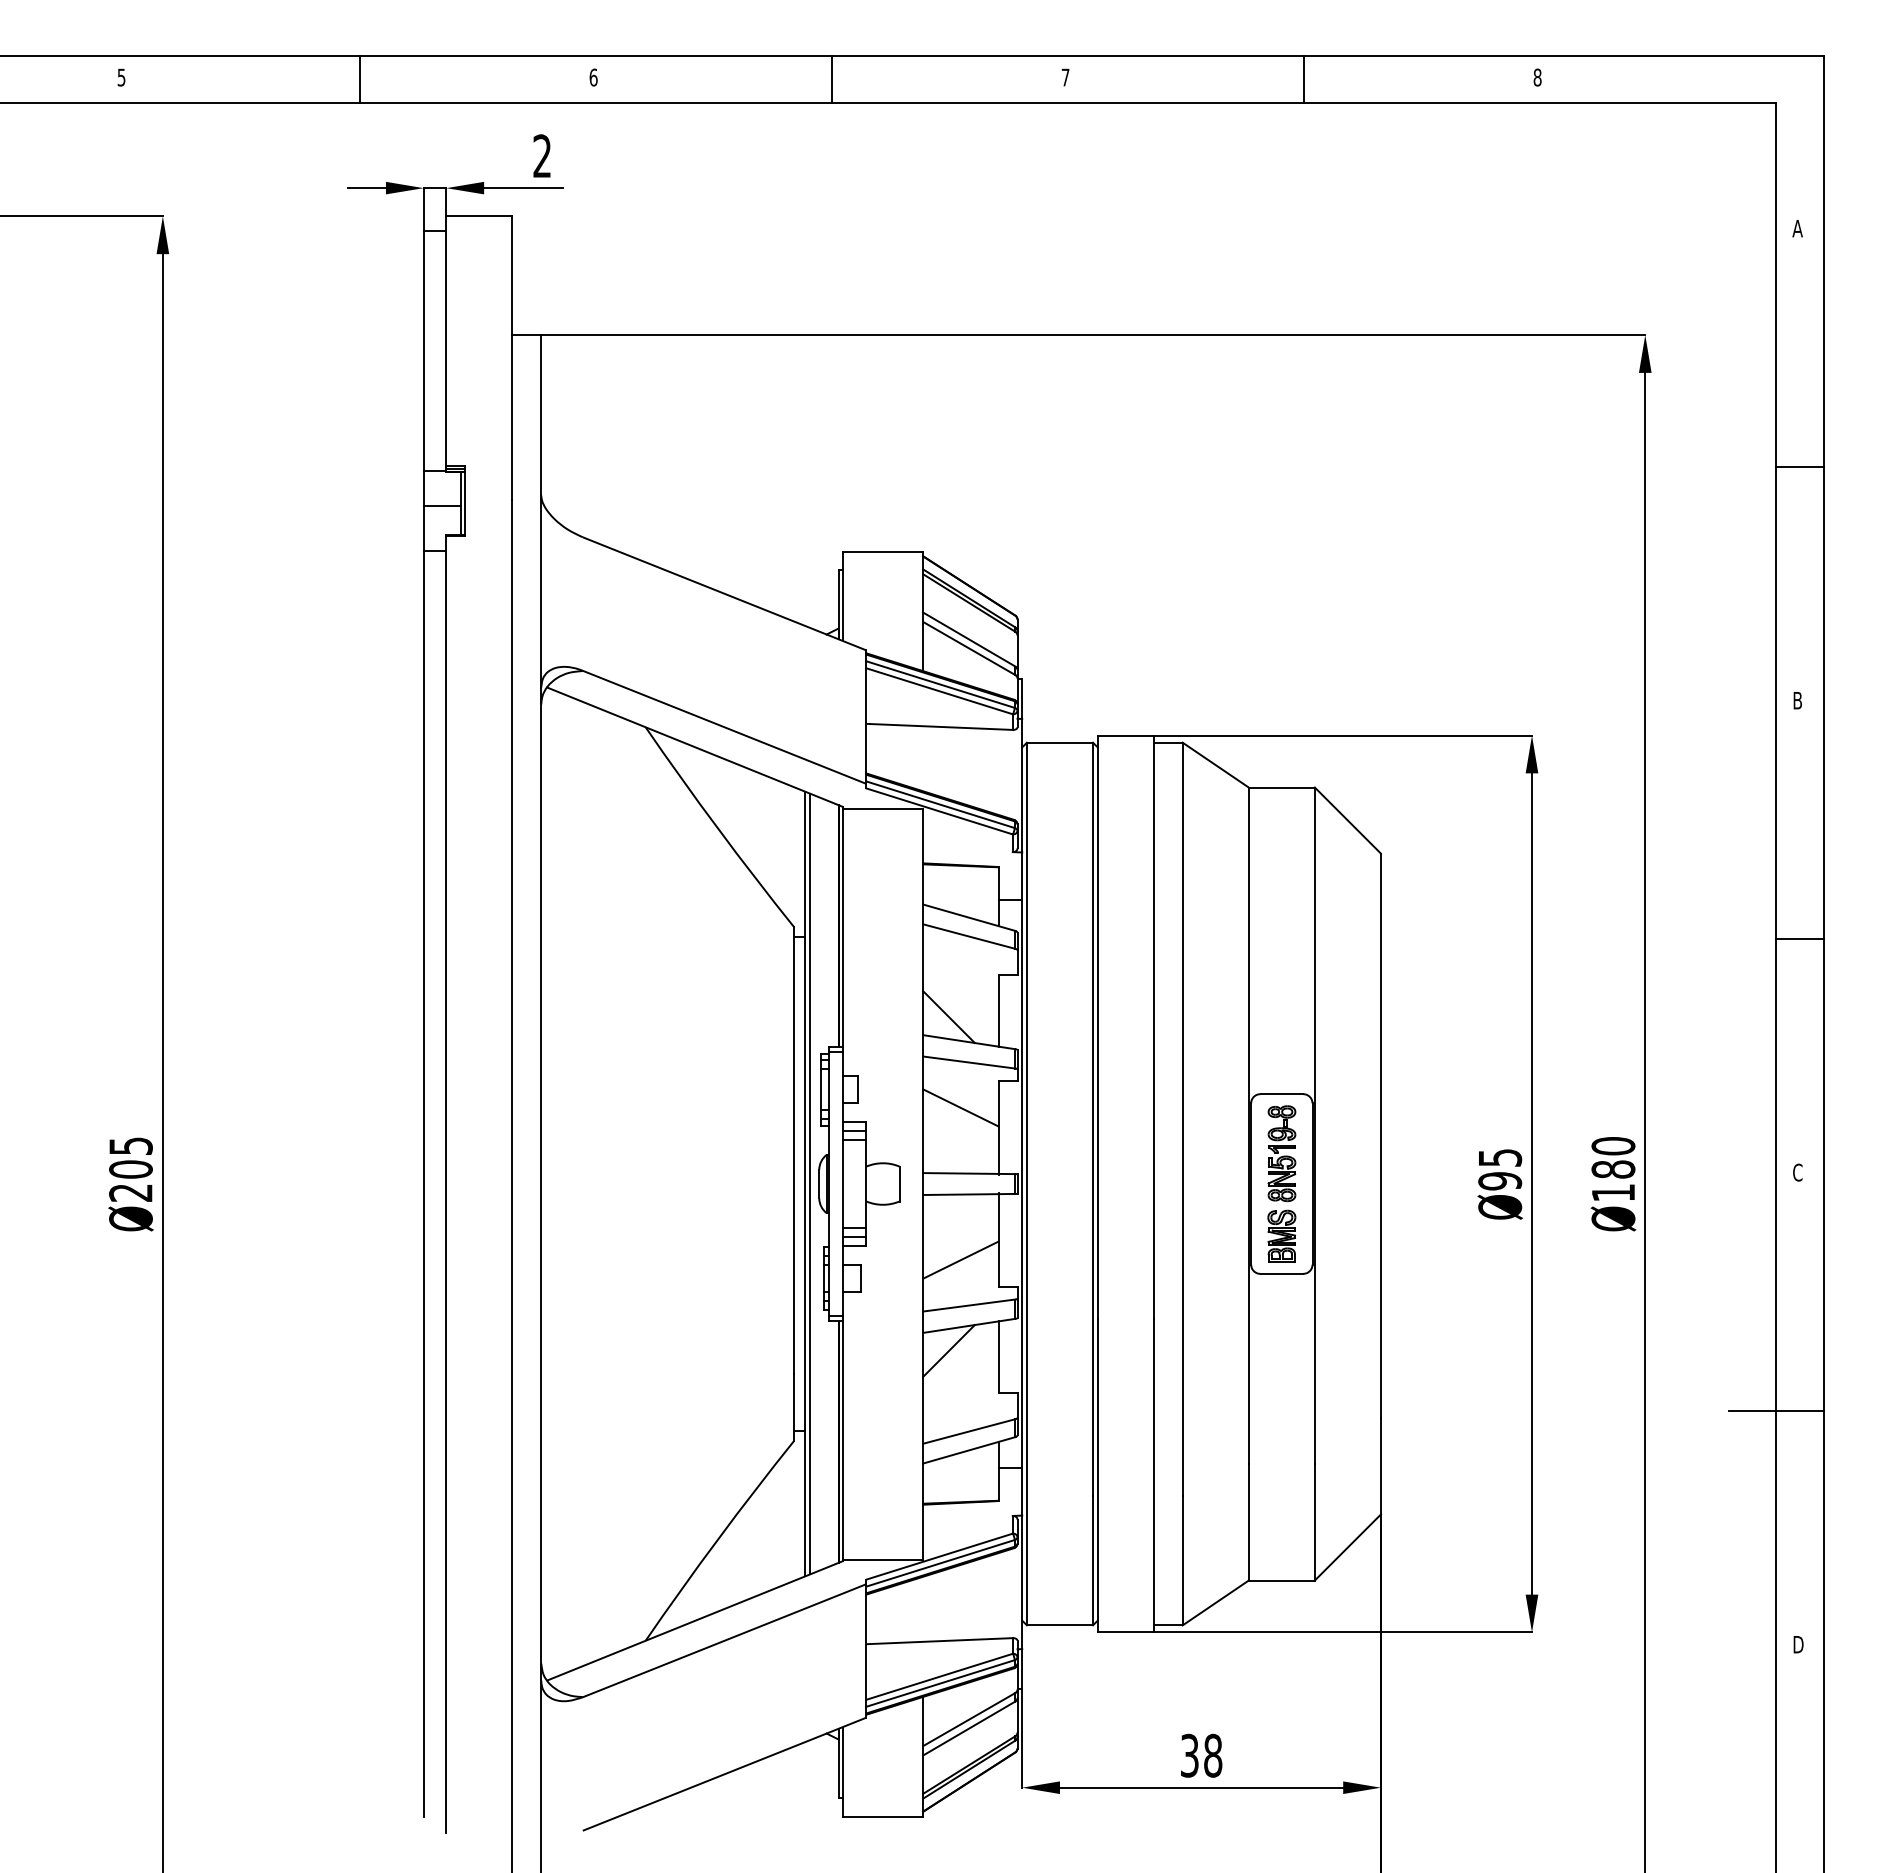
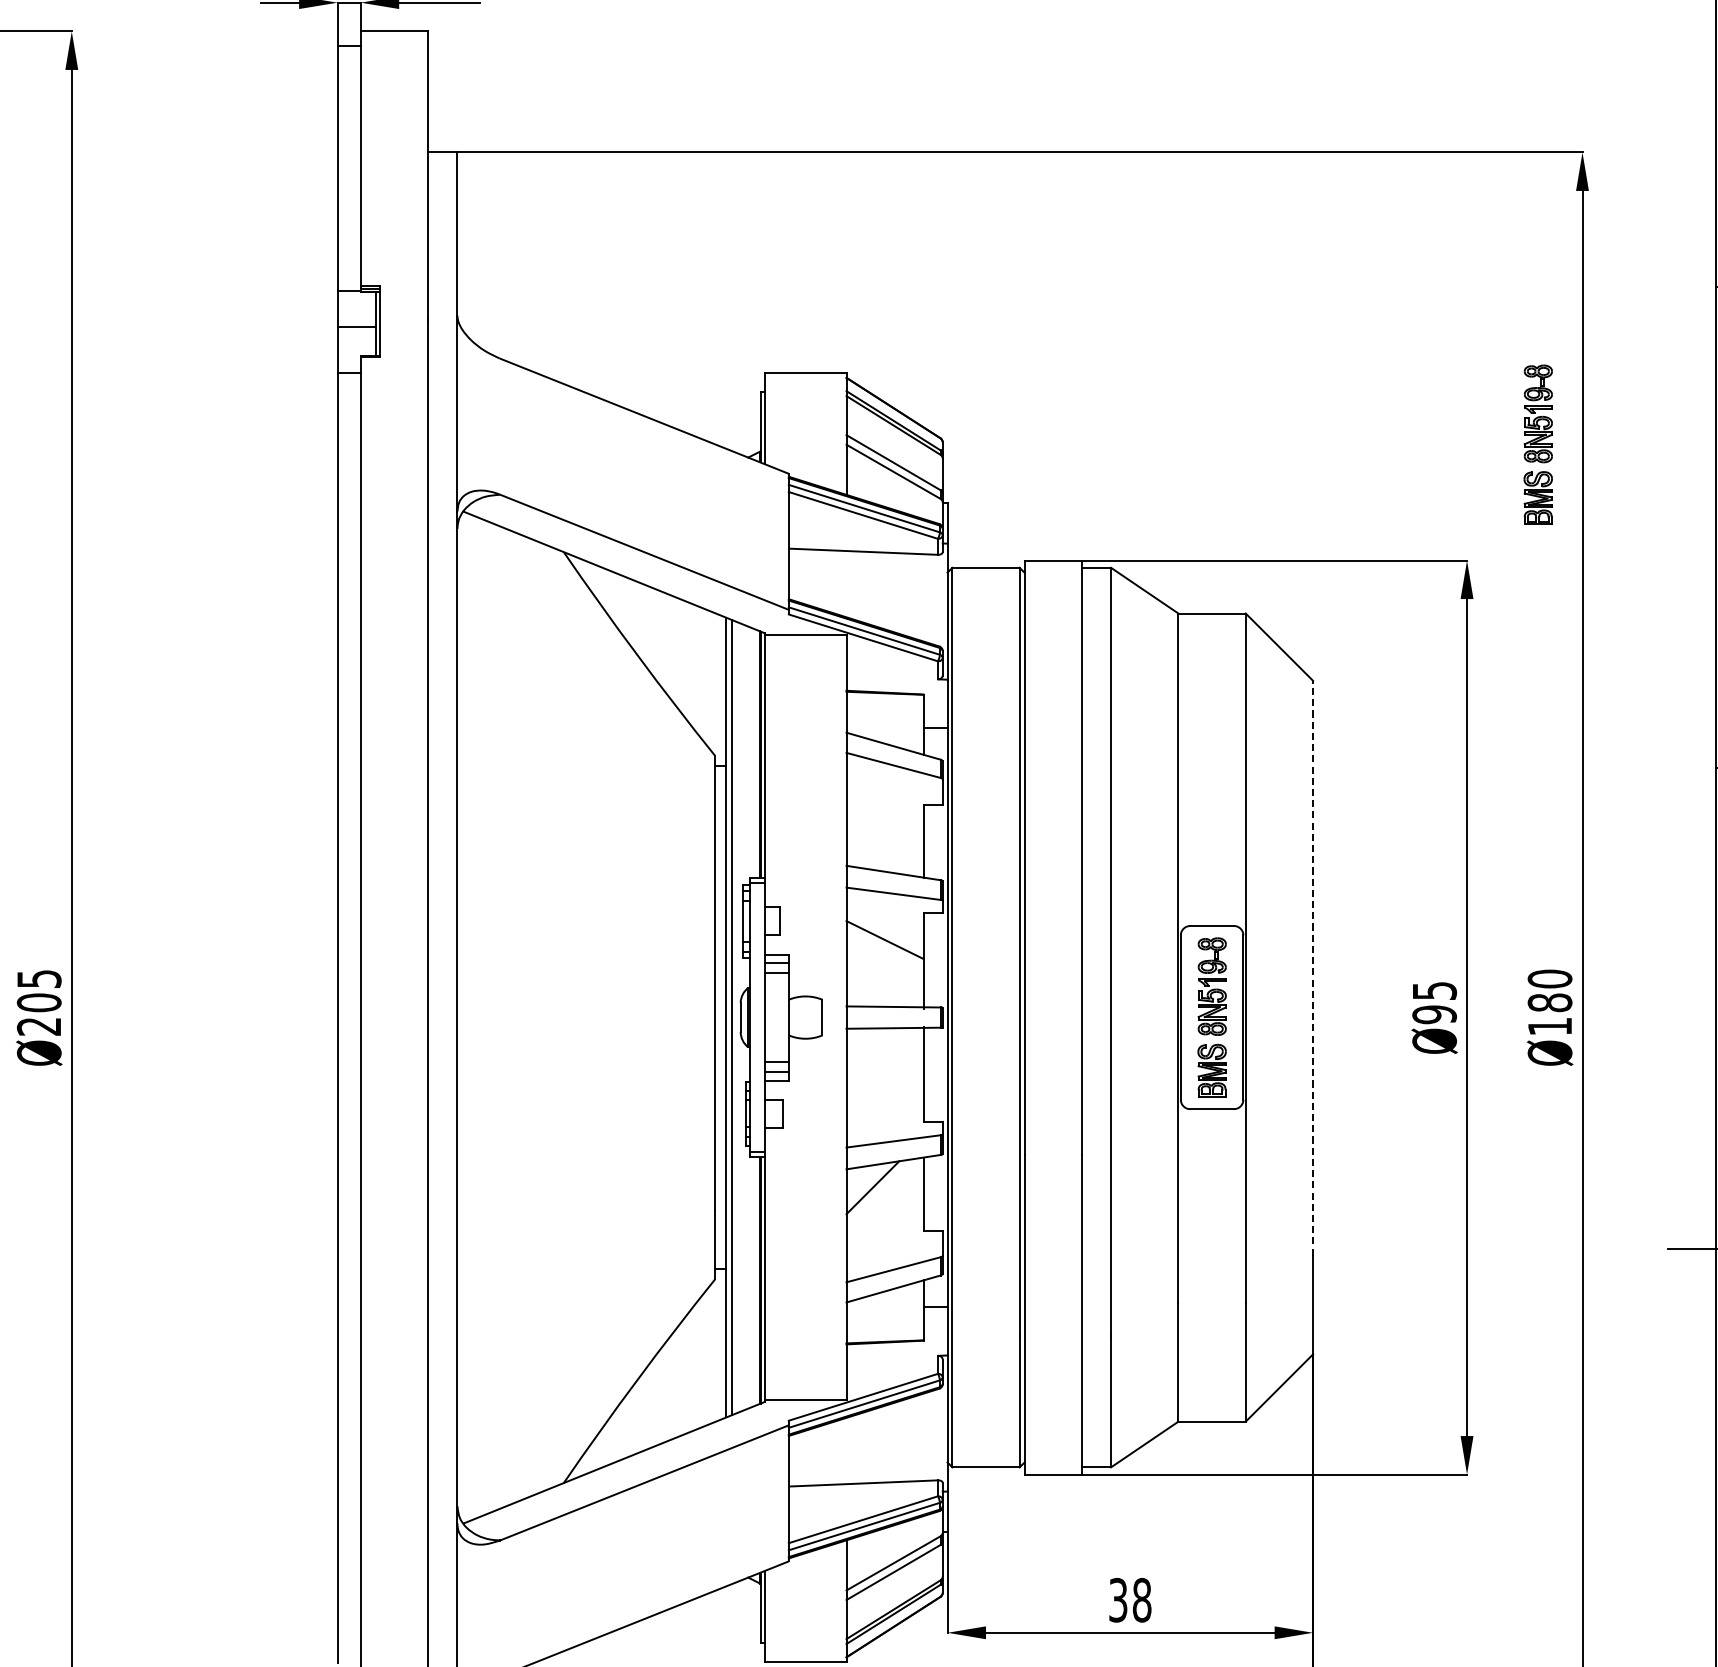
part: (1601, 621) -> (1537, 444), added
line: (948, 1017) -> (872, 847), removed
line: (1380, 1135) -> (1312, 968), solid -> dashed
line: (960, 1259) -> (884, 1094), removed

